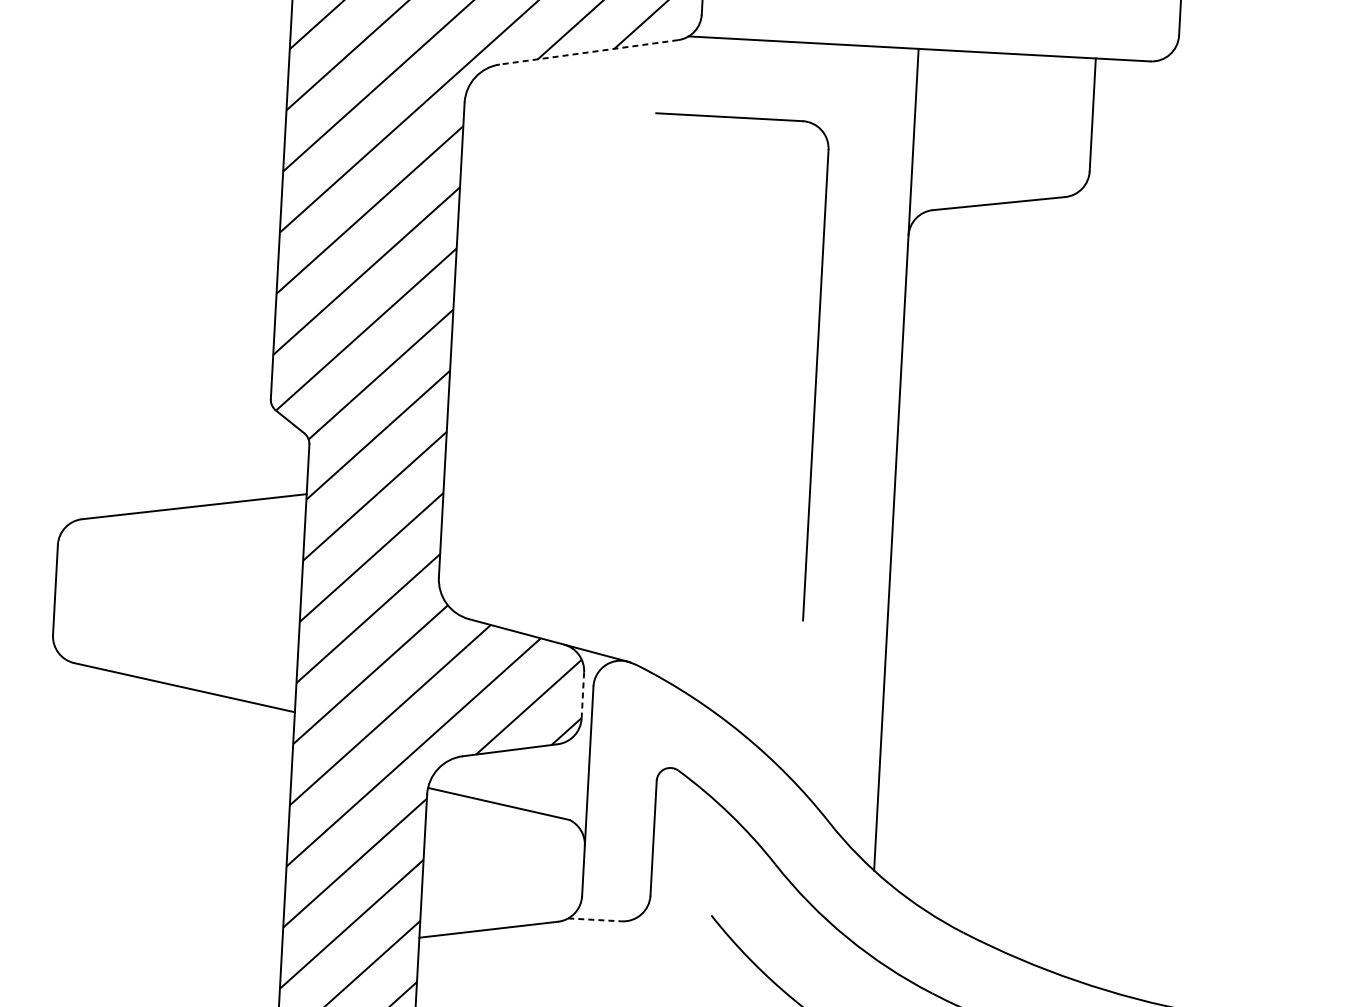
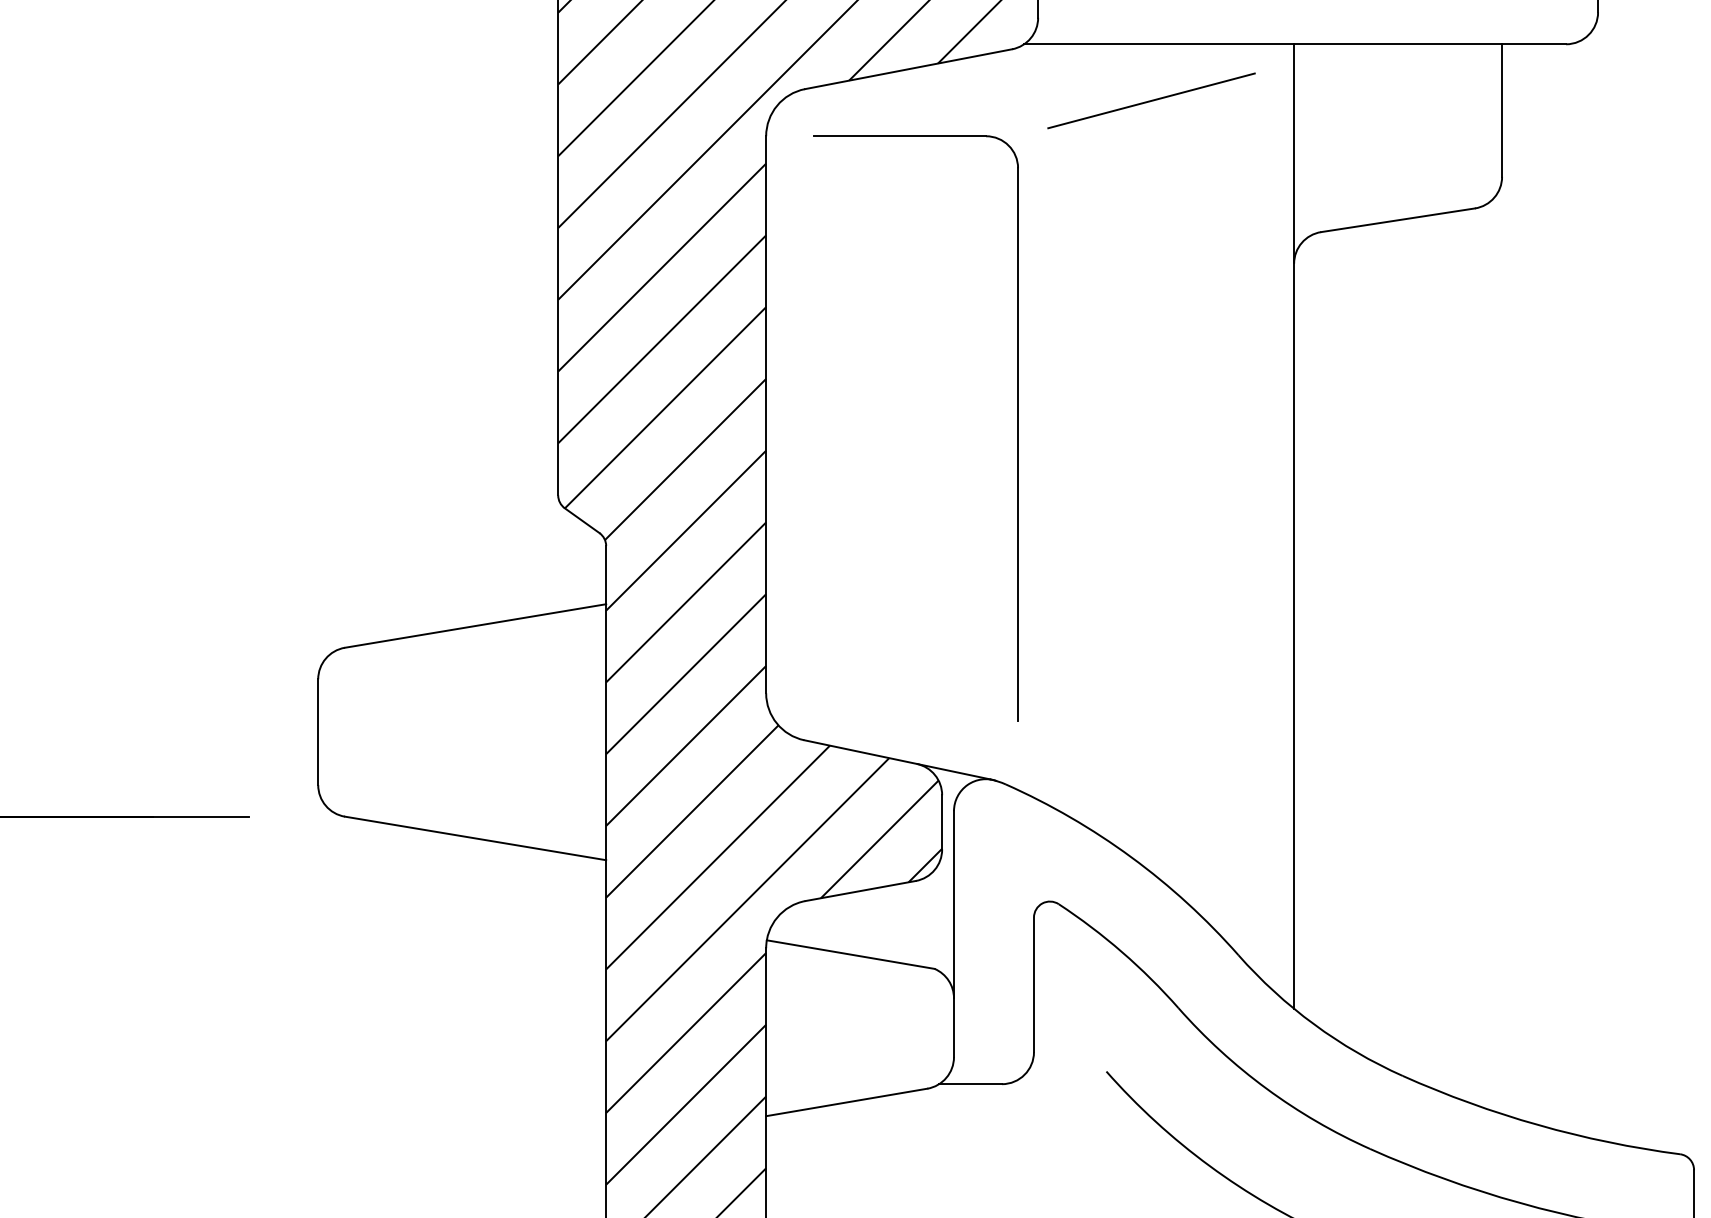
line: (588, 52) -> (908, 69), dashed -> solid
line: (794, 90) -> (1151, 100), added
part: (816, 371) -> (1017, 428), moved
line: (583, 695) -> (942, 822), dashed -> solid
line: (595, 920) -> (971, 1084), dashed -> solid

